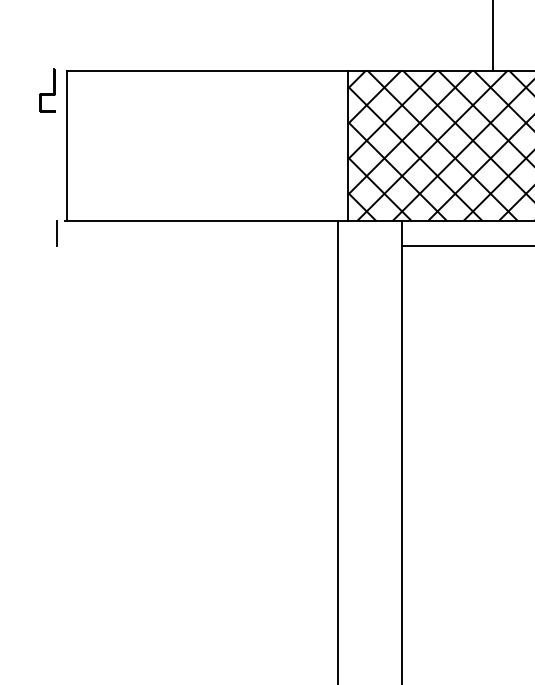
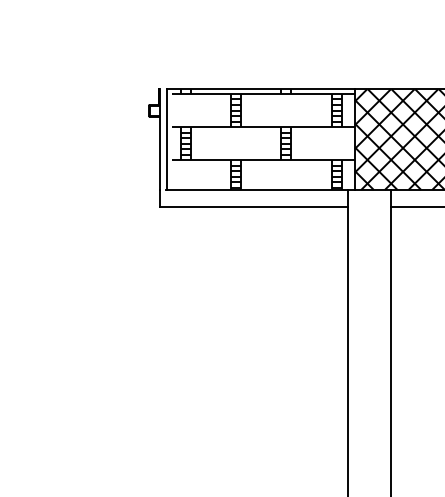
line: (57, 145) -> (160, 139), added
hatch: (211, 145) -> (263, 139), added
line: (197, 245) -> (254, 206), added

